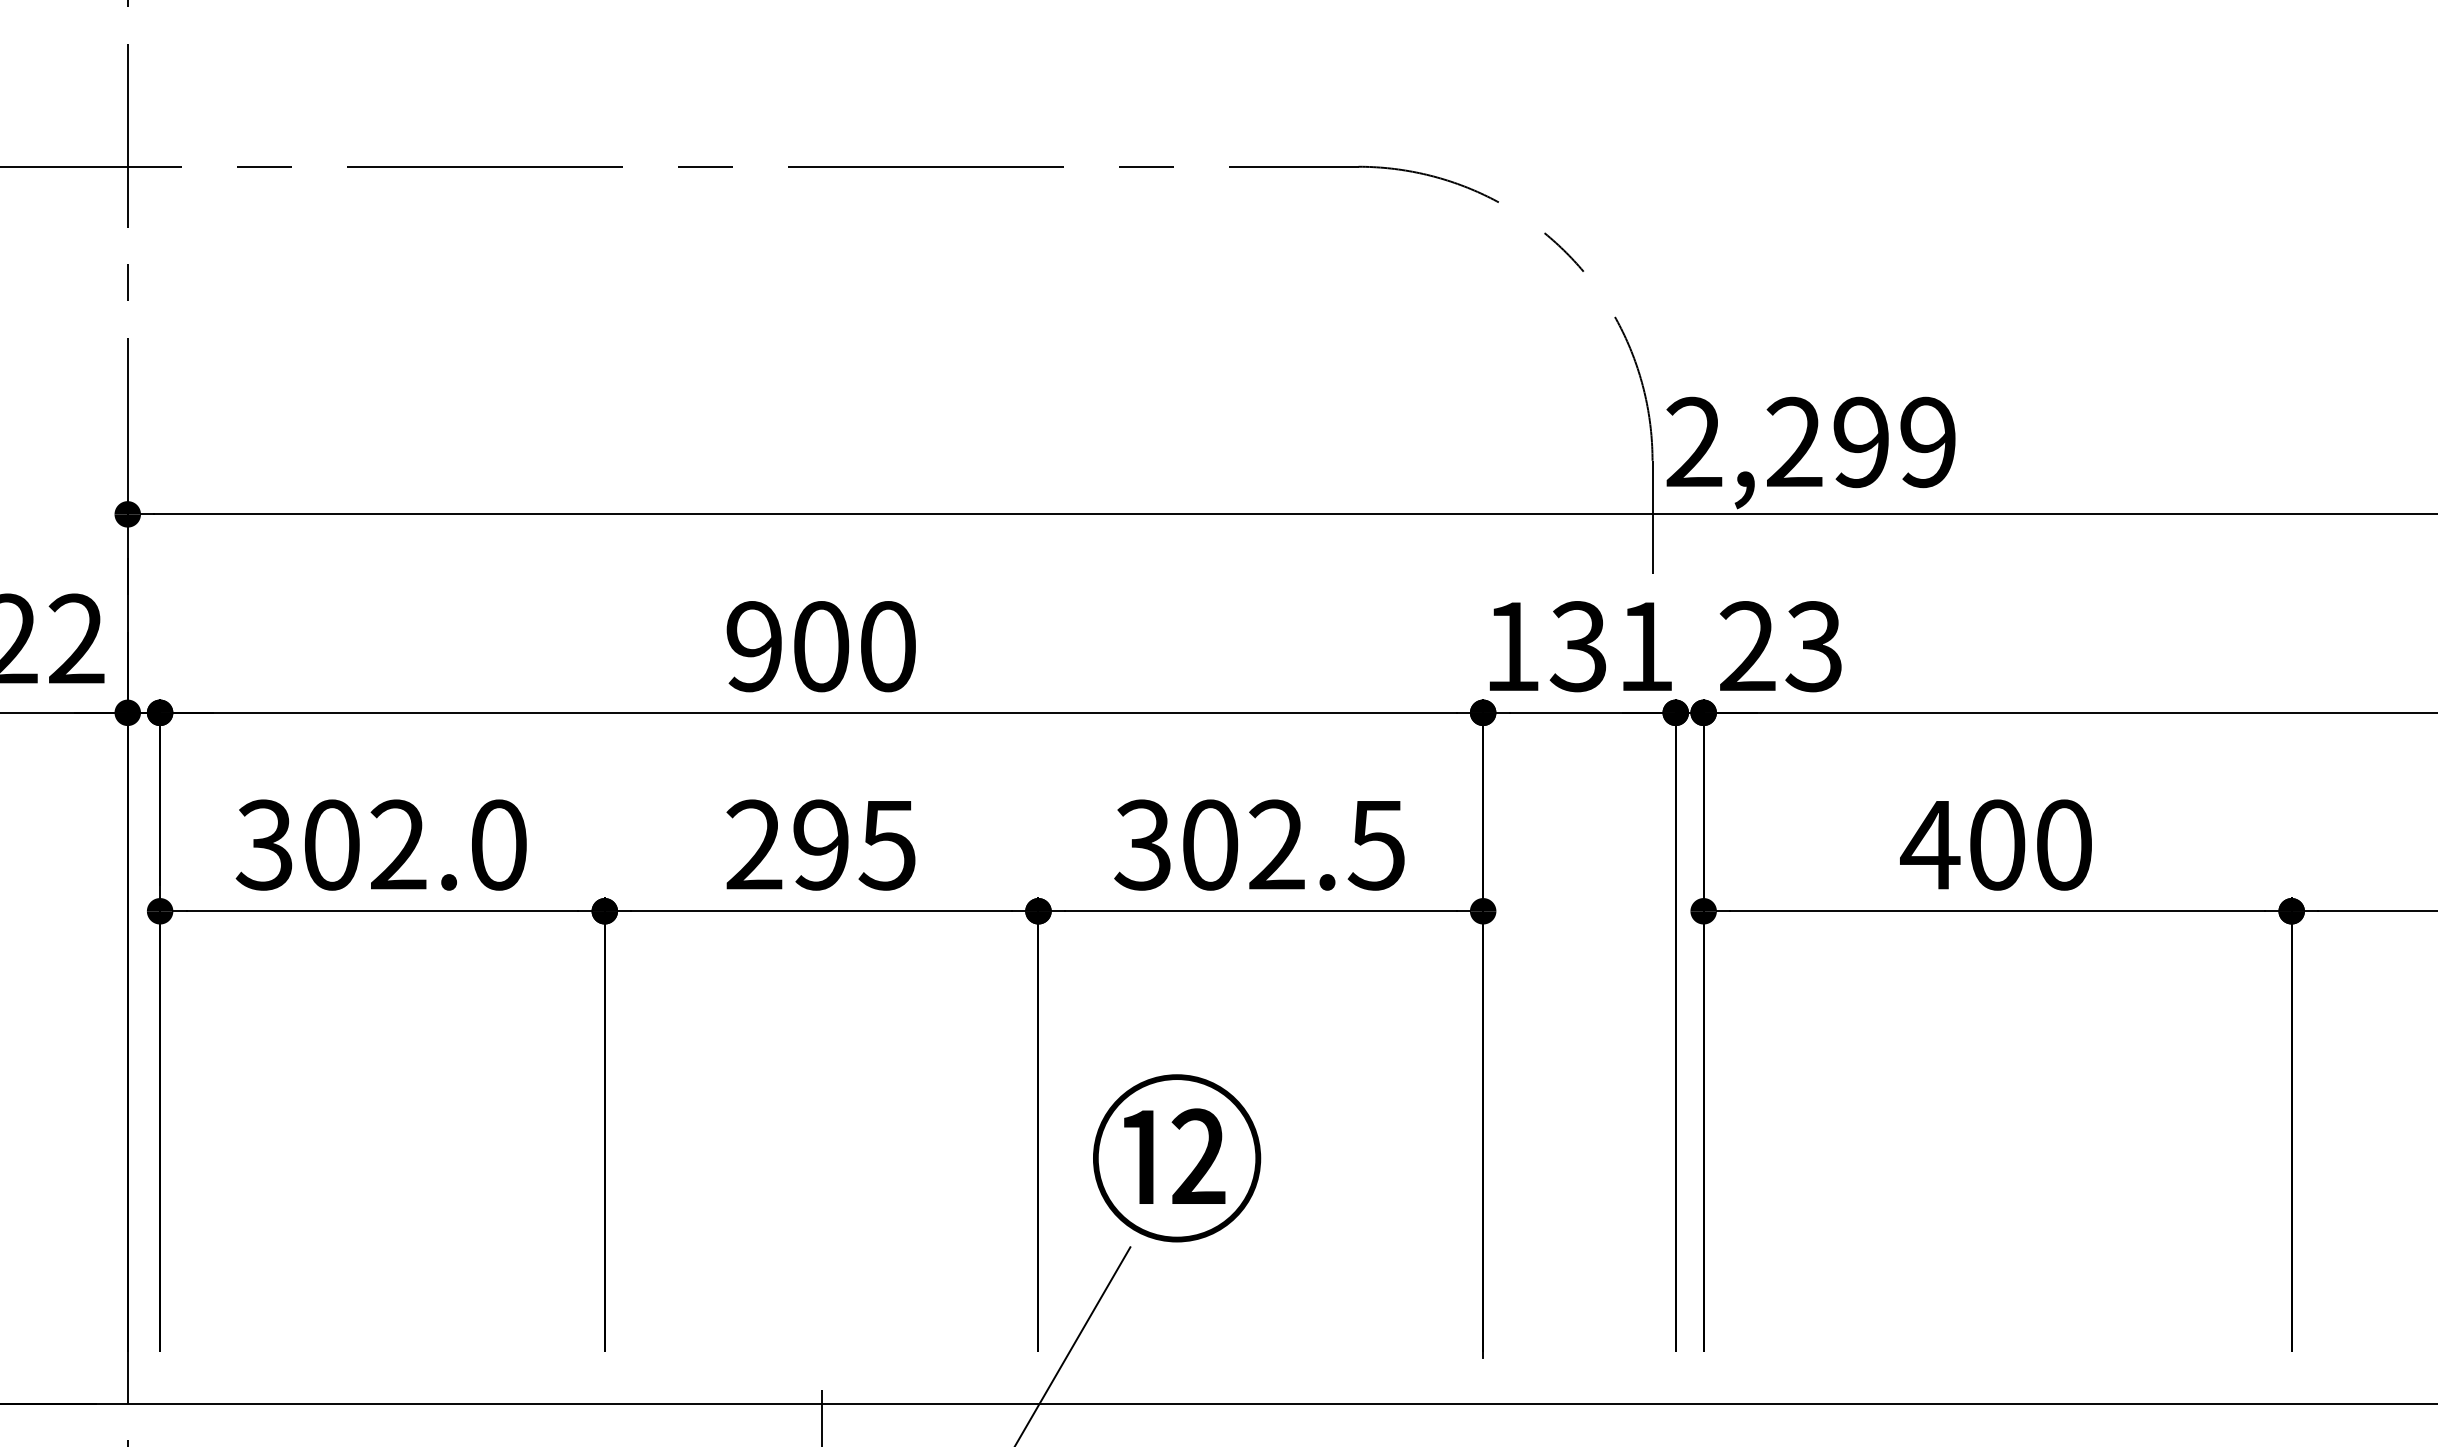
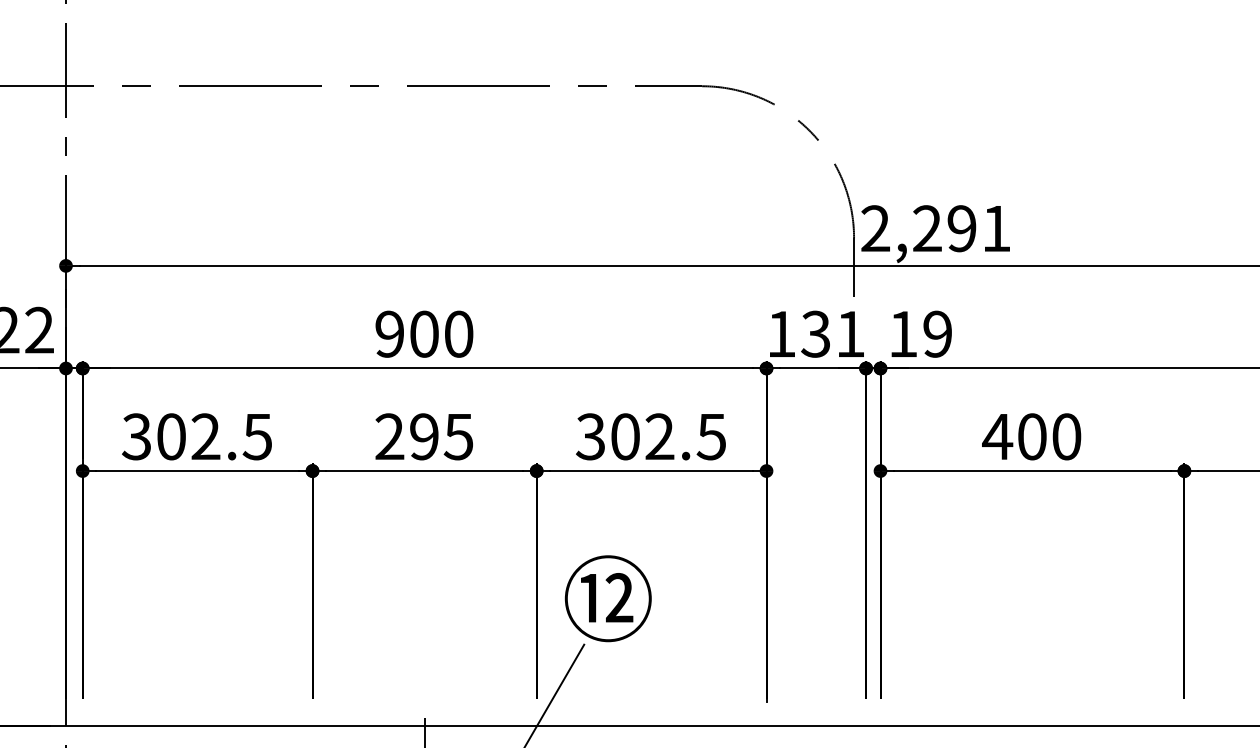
text: (1928, 441) -> (996, 228), 2,299 -> 2,291
text: (1781, 645) -> (920, 333), 23 -> 19
text: (498, 844) -> (257, 436), 302.0 -> 302.5

